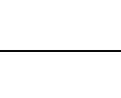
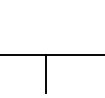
line: (57, 70) -> (46, 73), added

